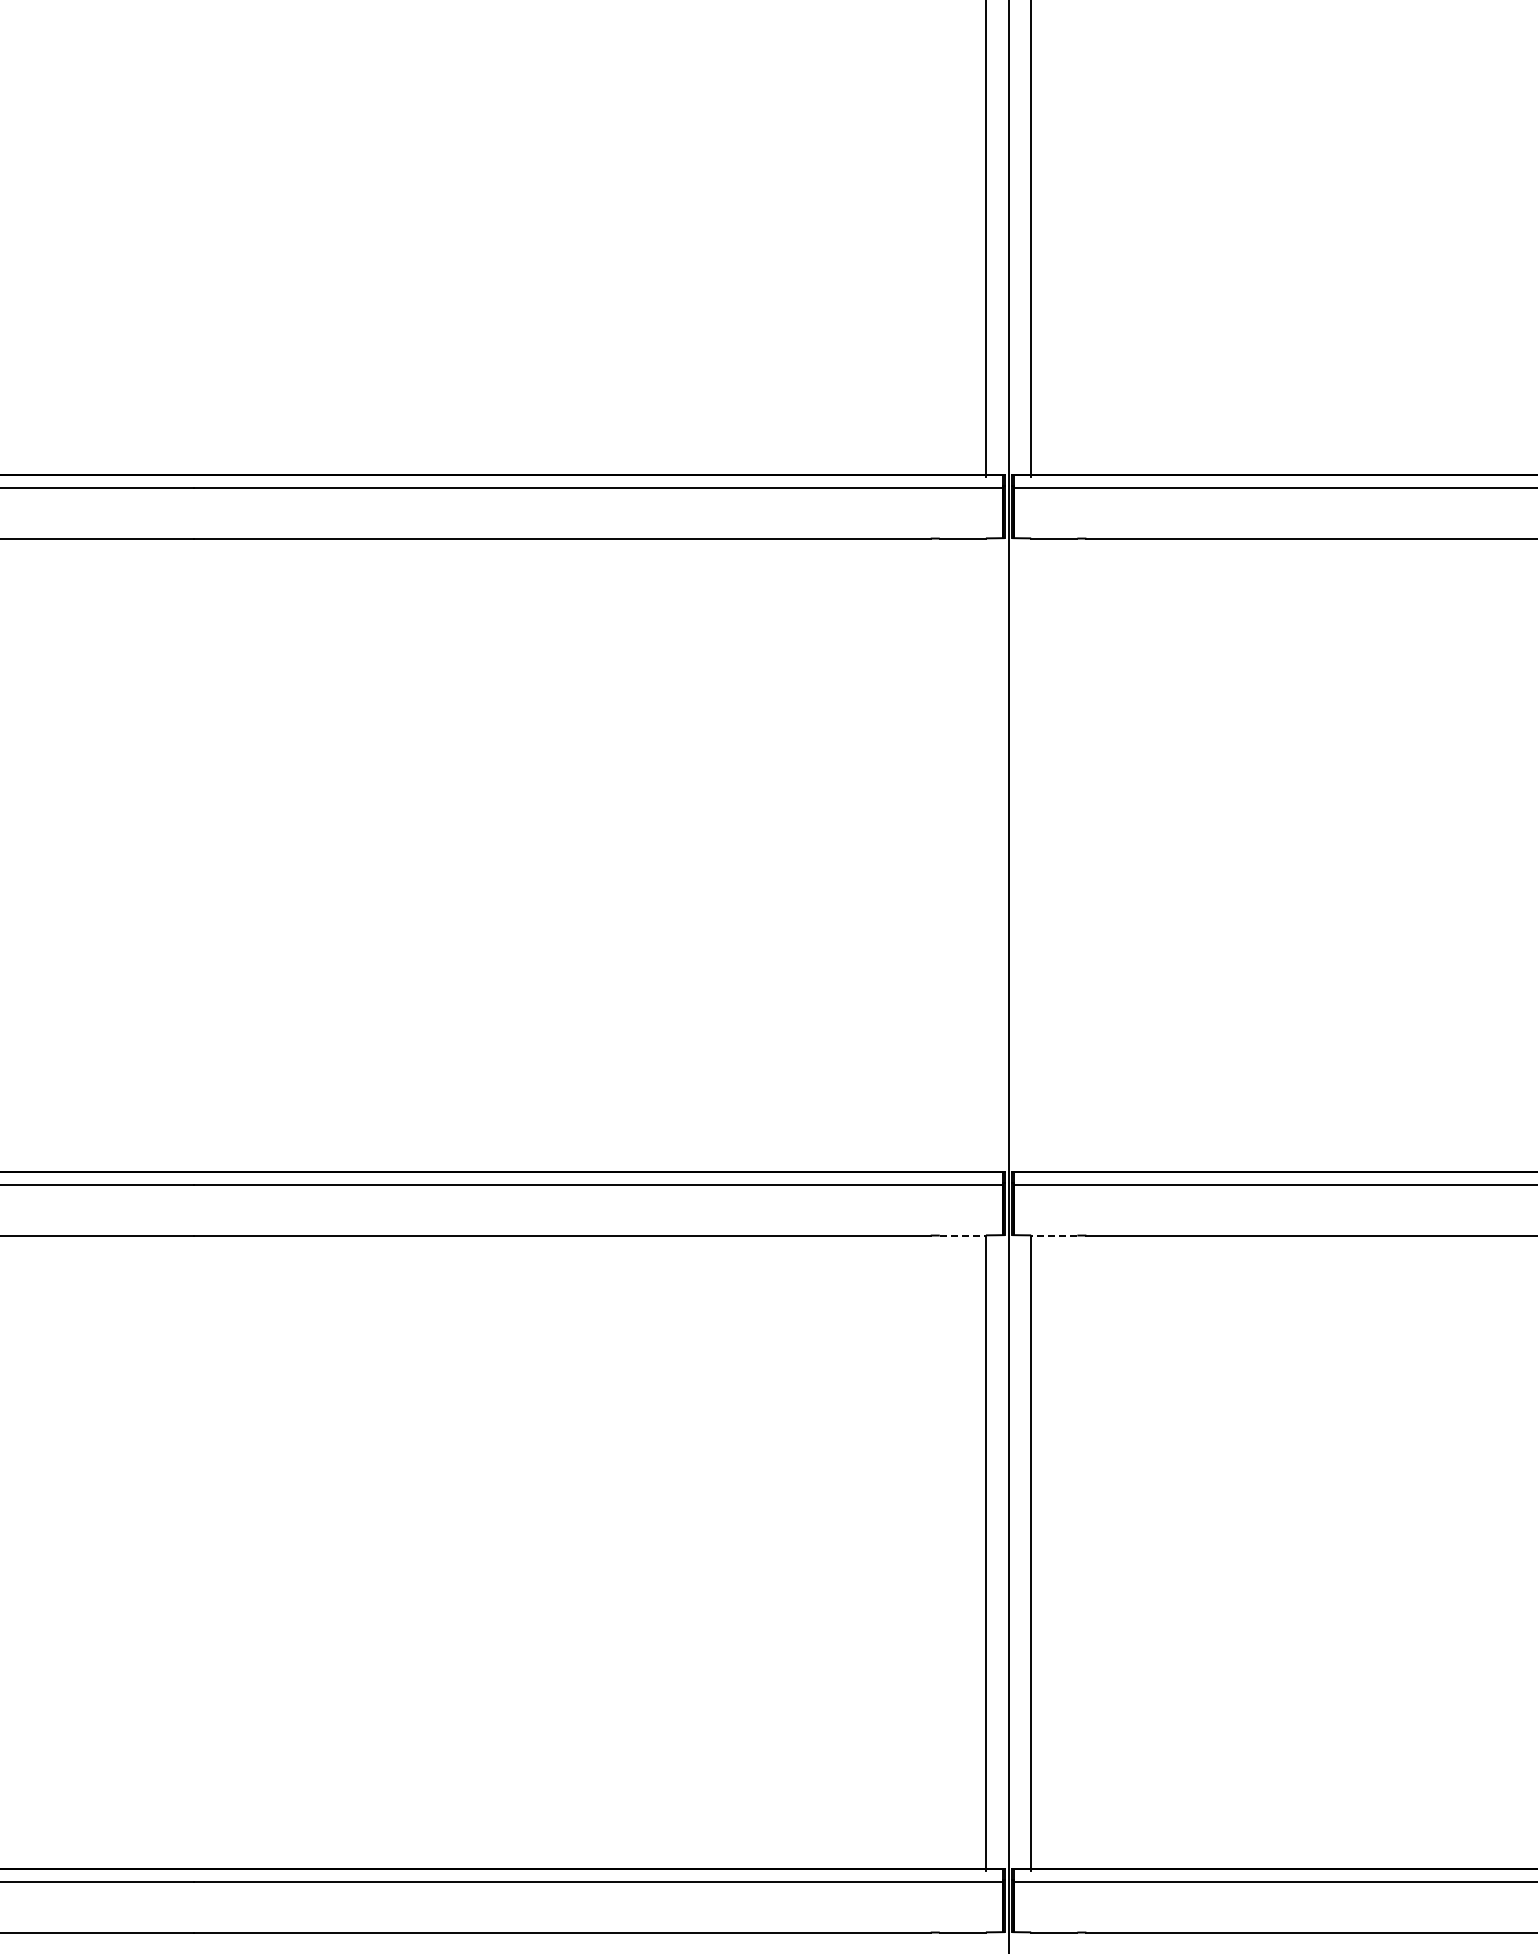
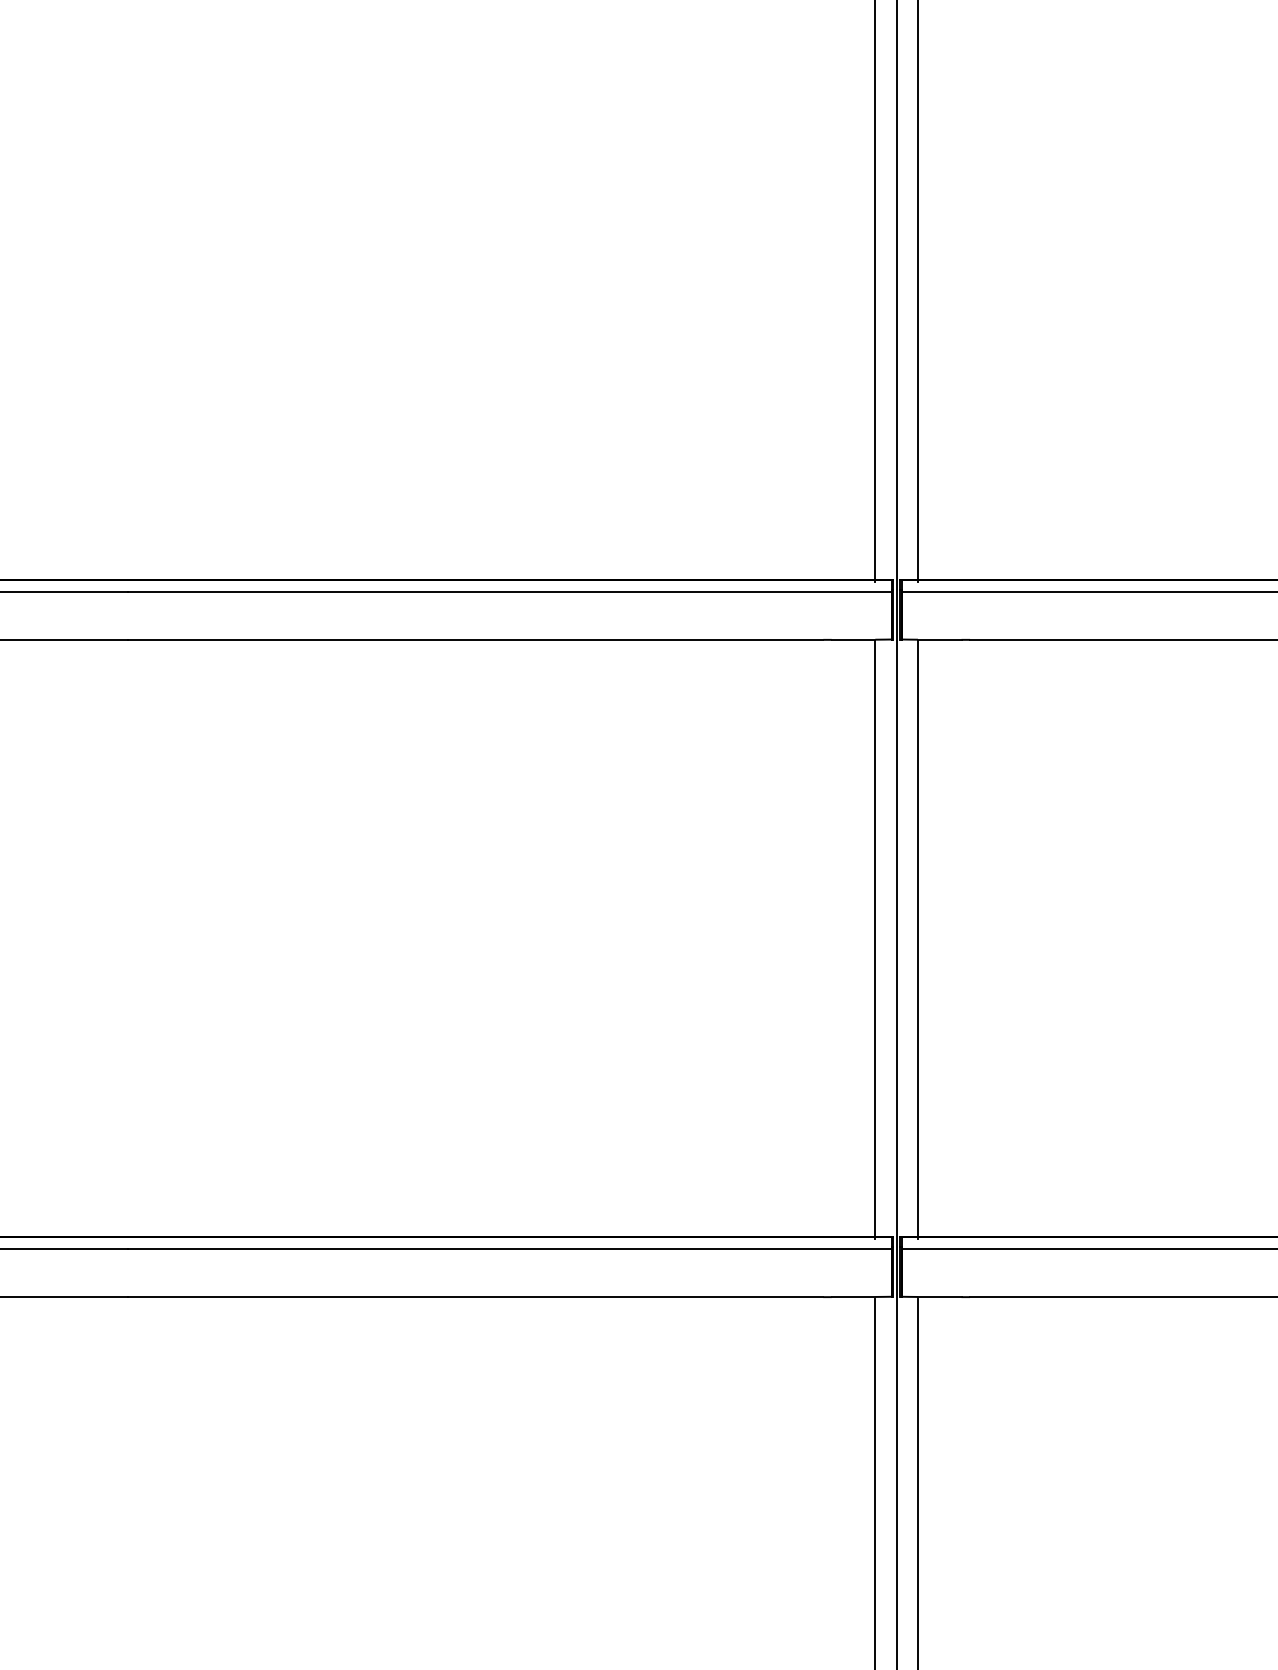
line: (985, 856) -> (874, 939), added
line: (1031, 856) -> (918, 939), added
line: (963, 1235) -> (854, 1297), dashed -> solid
line: (1053, 1235) -> (939, 1297), dashed -> solid

